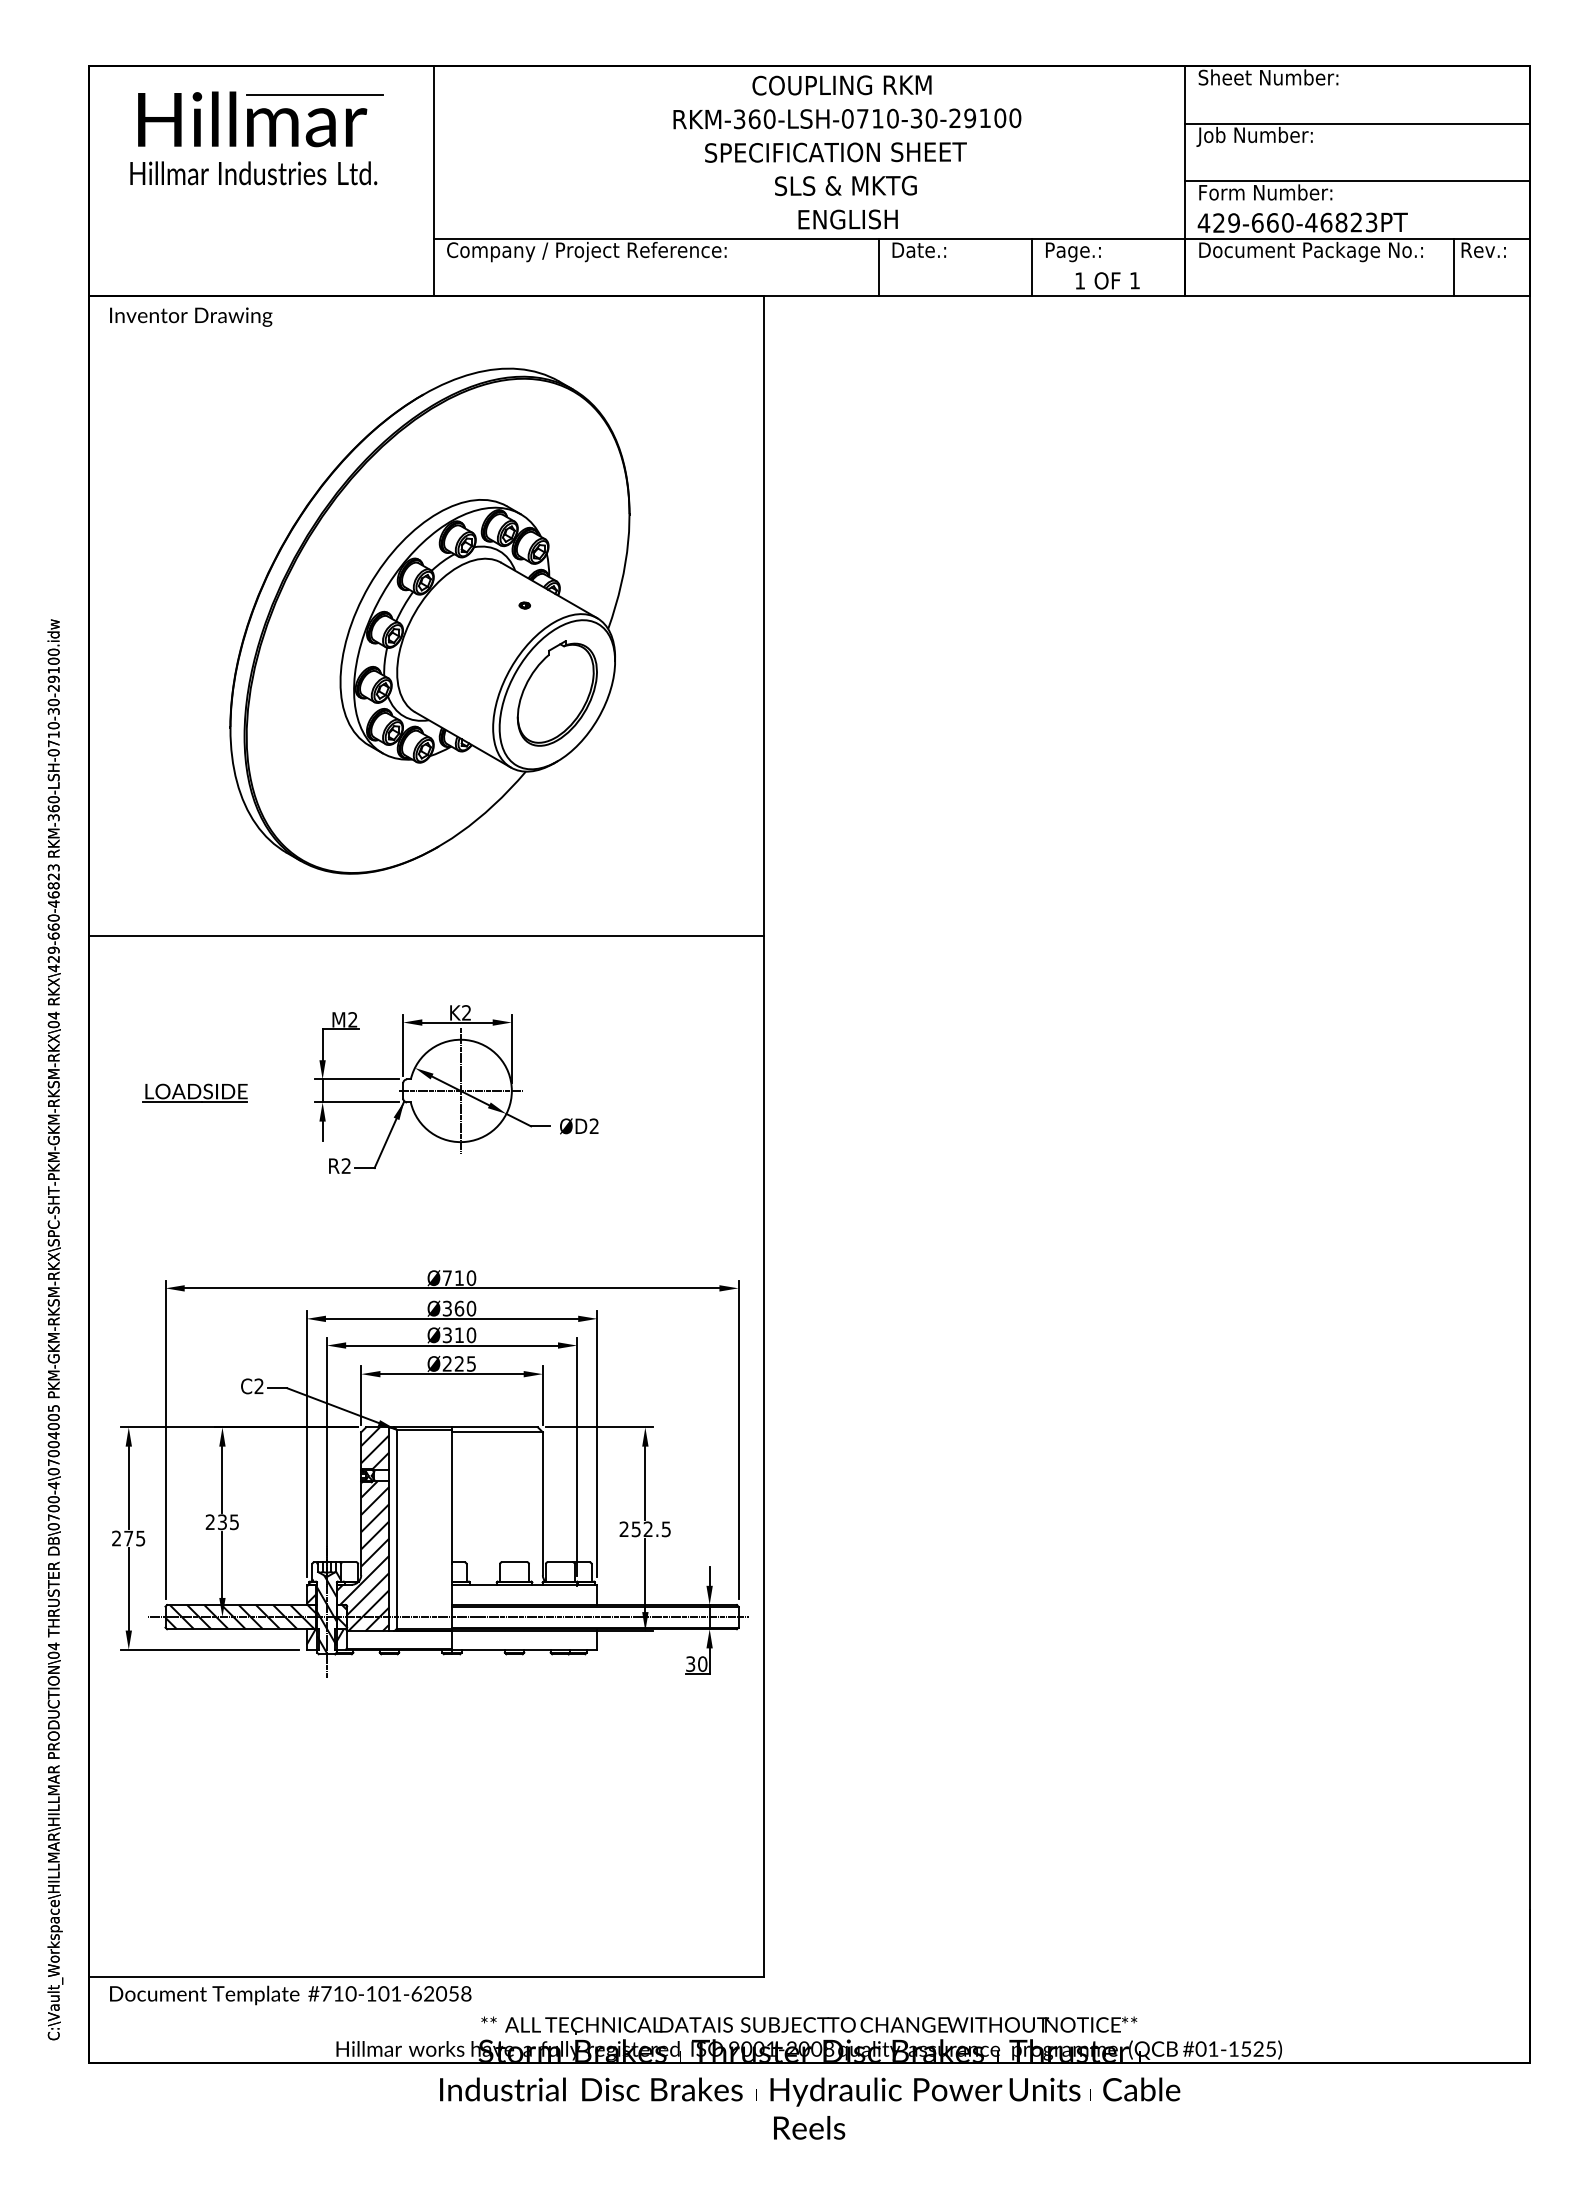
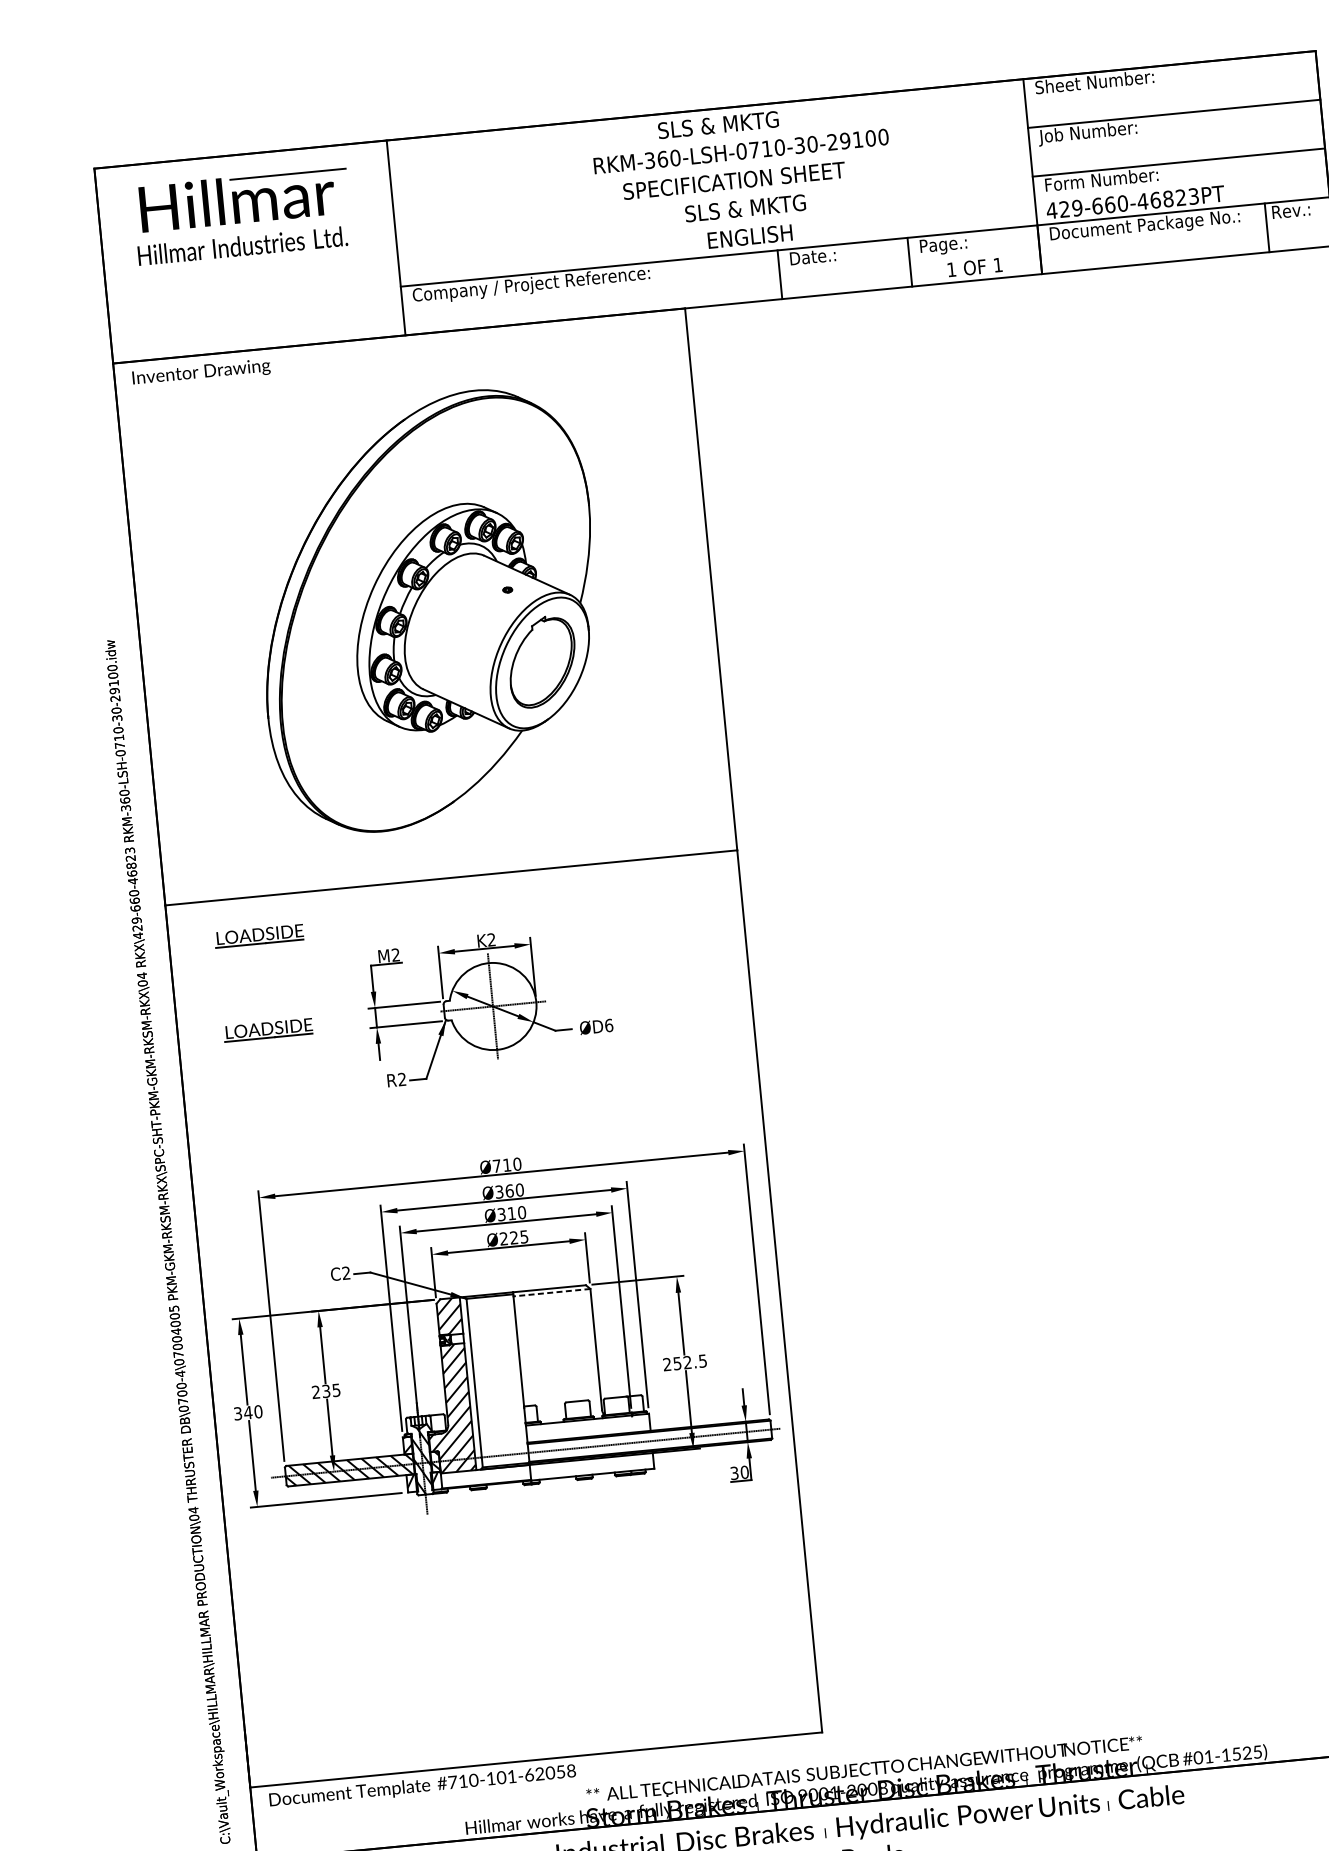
text: (841, 85) -> (733, 123), COUPLING RKM -> SLS & MKTG
part: (194, 981) -> (258, 935), added
text: (594, 1126) -> (609, 1025), ØD2 -> ØD6
line: (496, 1432) -> (551, 1292), solid -> dashed
text: (128, 1538) -> (248, 1412), 275 -> 340

